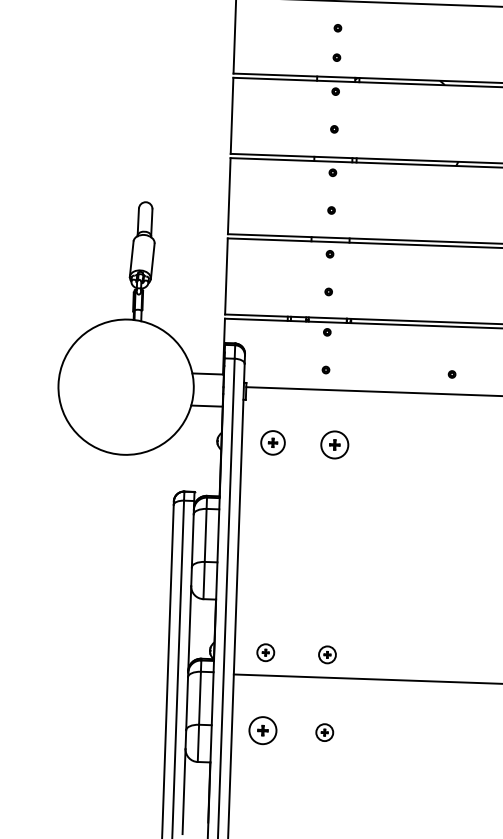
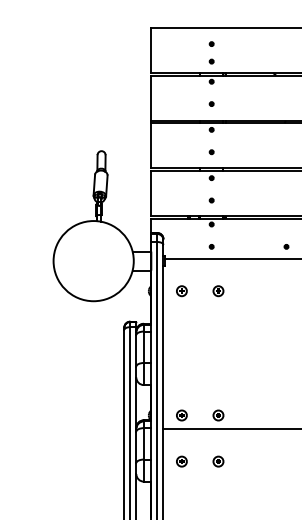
part: (272, 443) -> (181, 291), size x0.71
part: (334, 445) -> (218, 291), size x0.62
part: (262, 730) -> (181, 461), size x0.62

